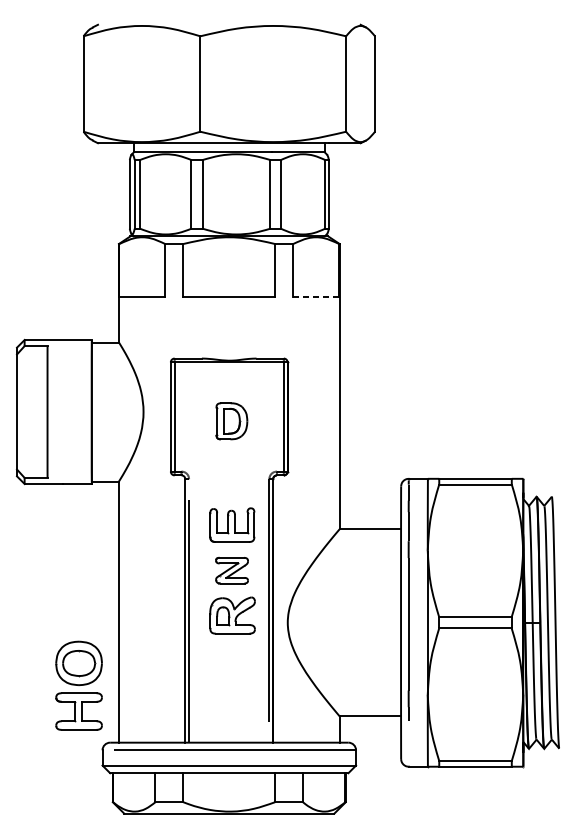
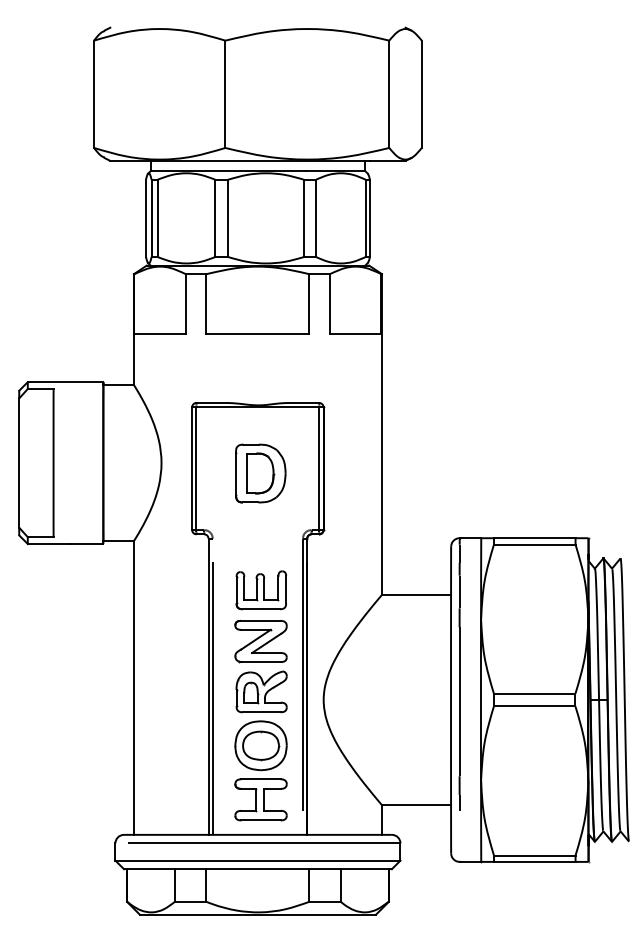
line: (316, 297) -> (355, 334), dashed -> solid
part: (231, 421) -> (260, 473), size x1.43
part: (231, 570) -> (260, 641), size x1.43
part: (78, 685) -> (260, 770), moved

